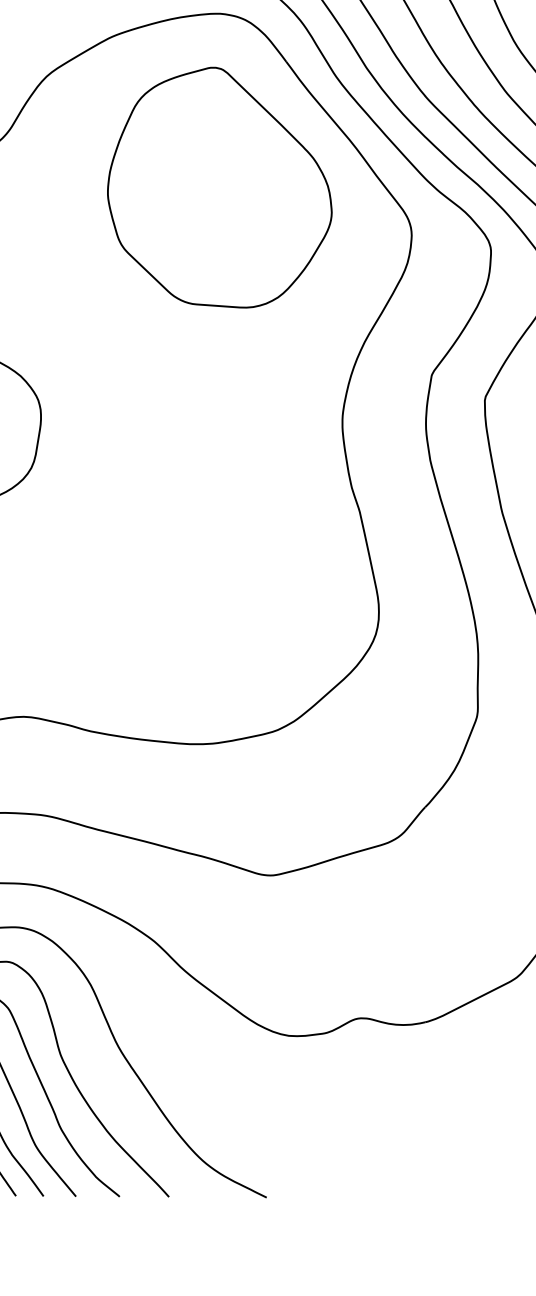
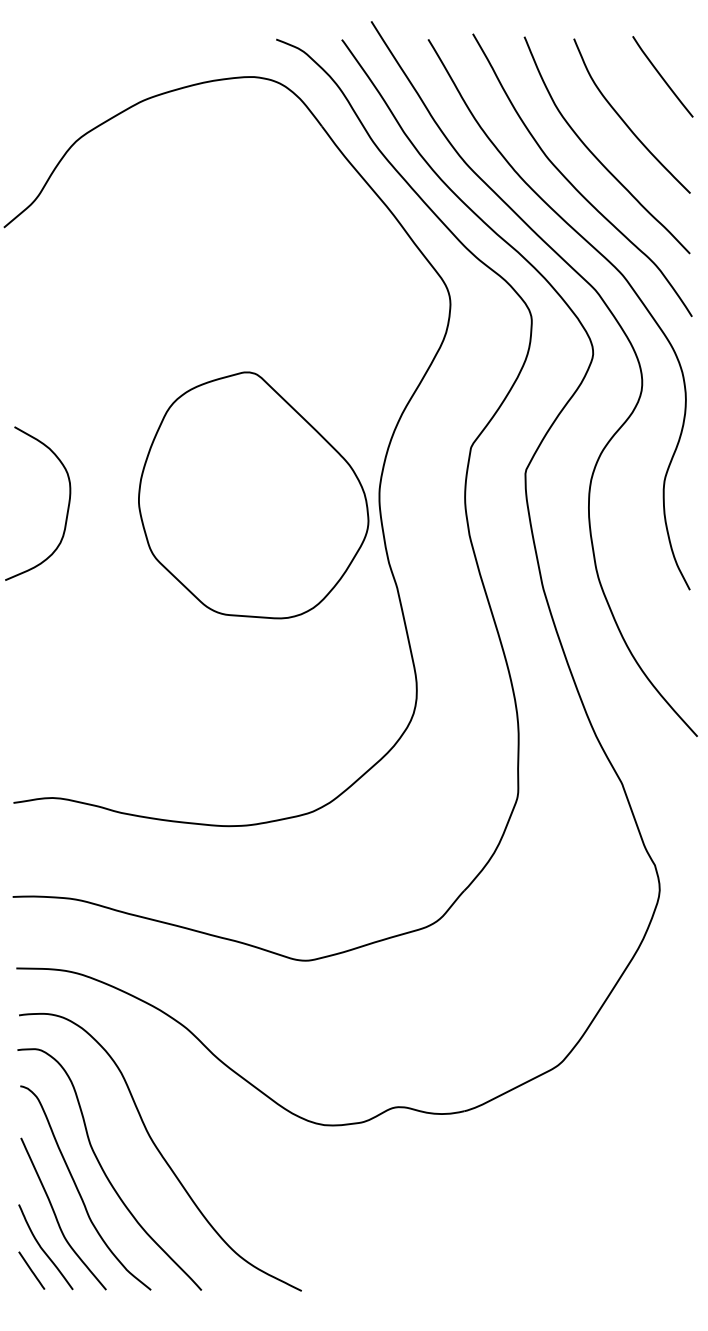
part: (219, 187) -> (253, 495), moved

